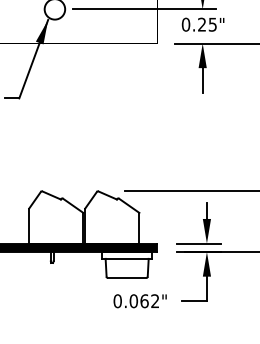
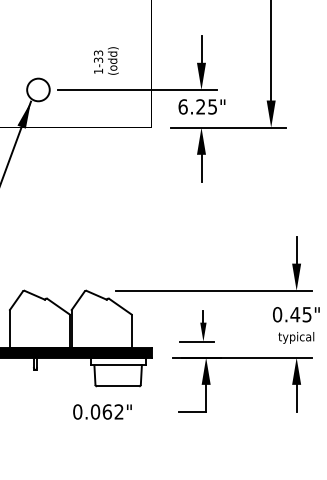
text: (185, 24) -> (182, 106), 0.25" -> 6.25"
part: (198, 222) -> (196, 325), size x0.7
text: (140, 300) -> (102, 411), moved

